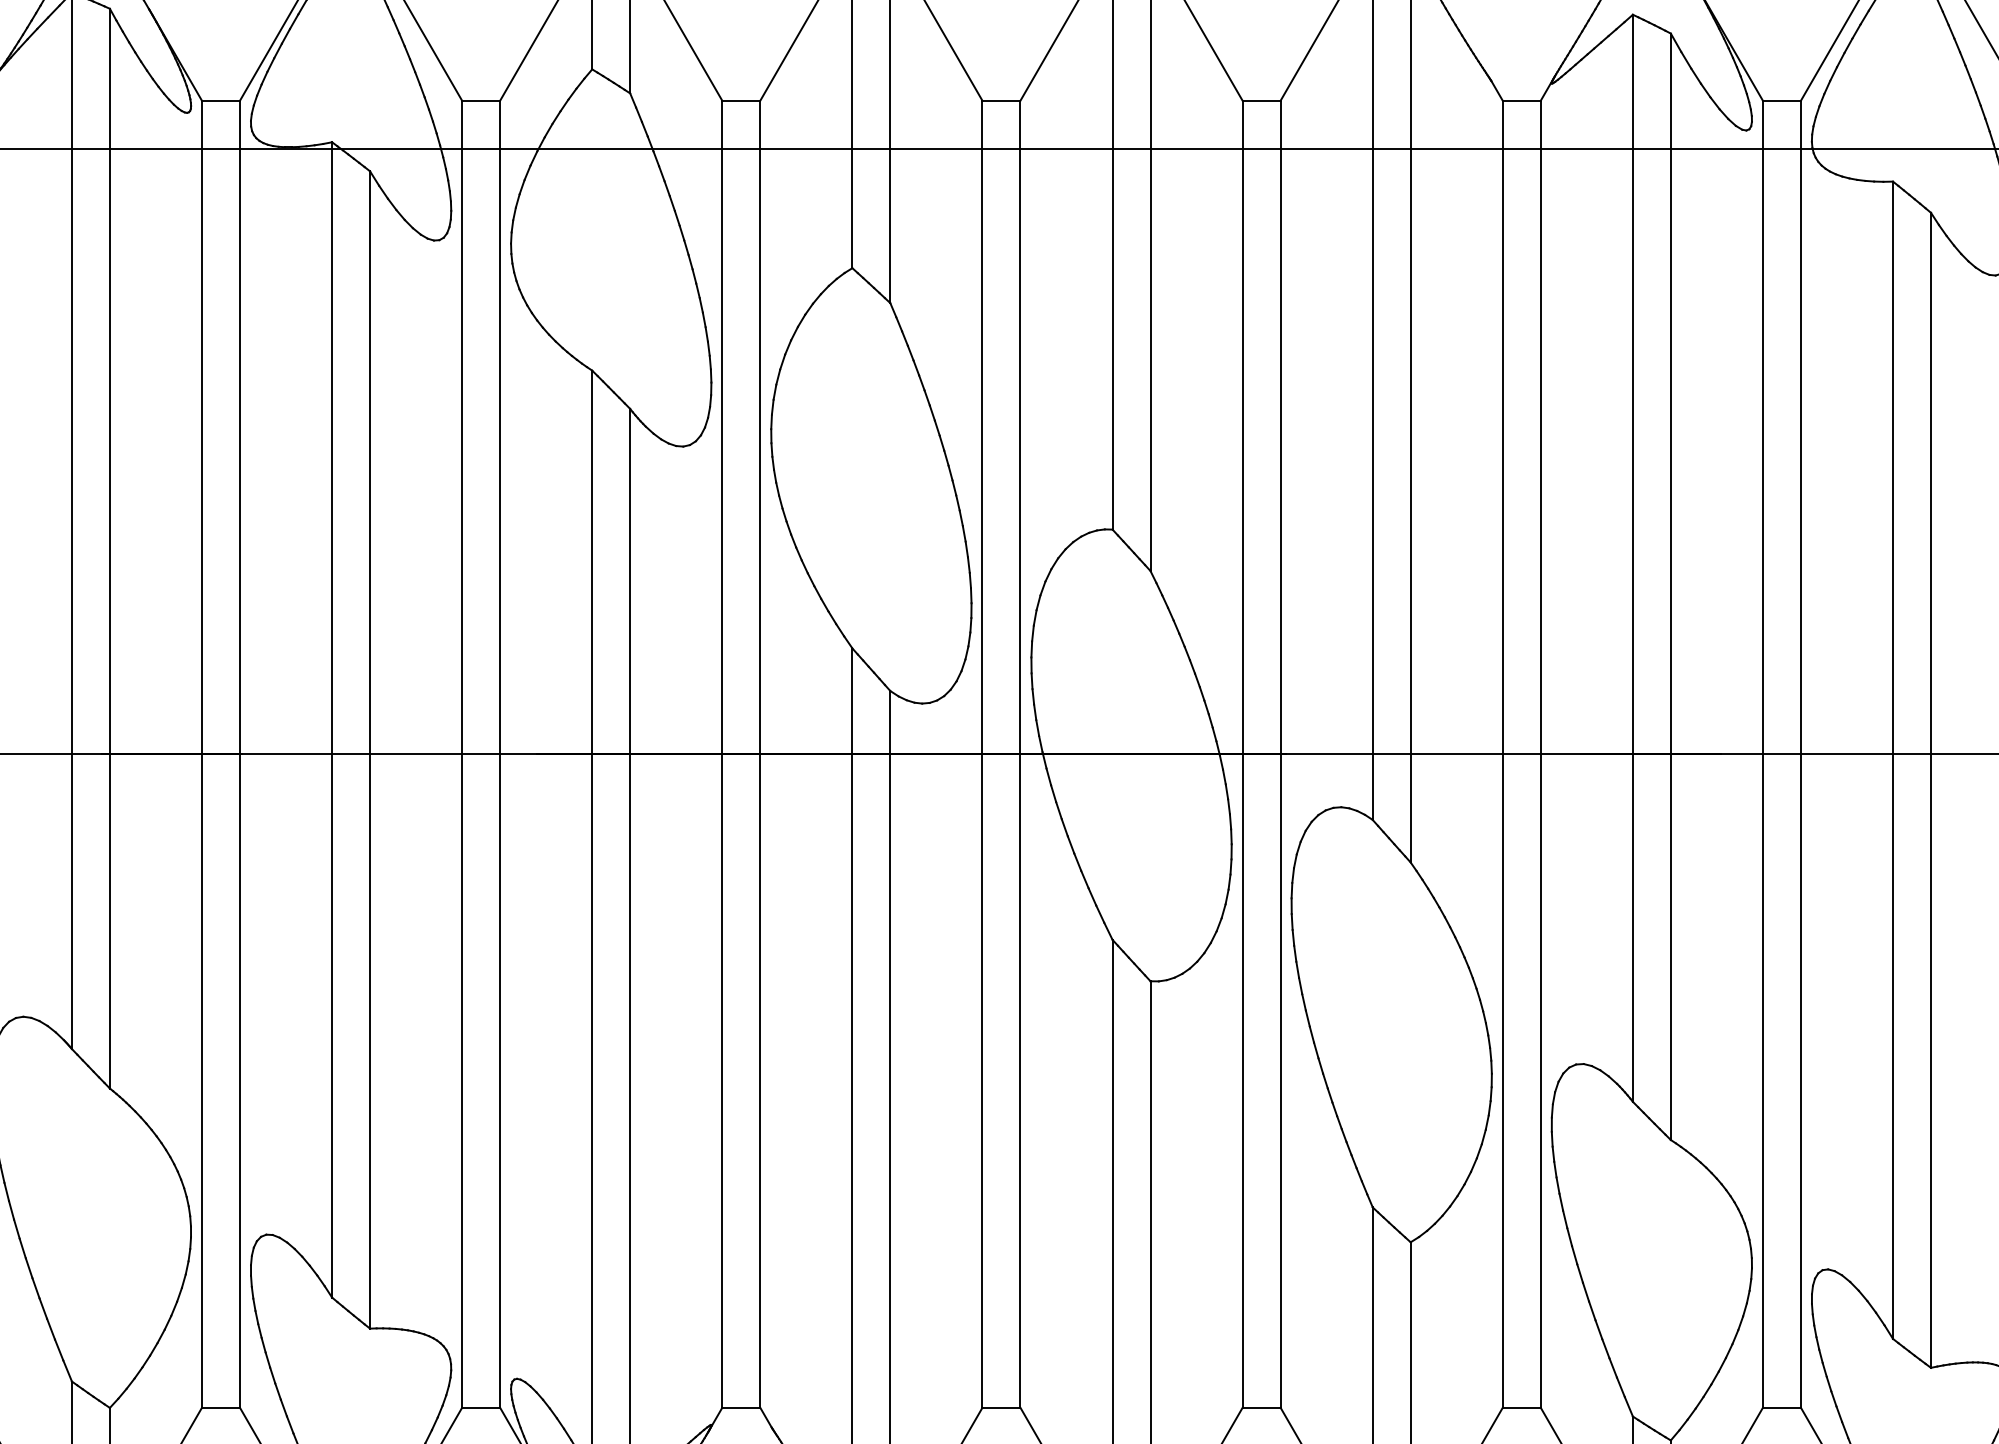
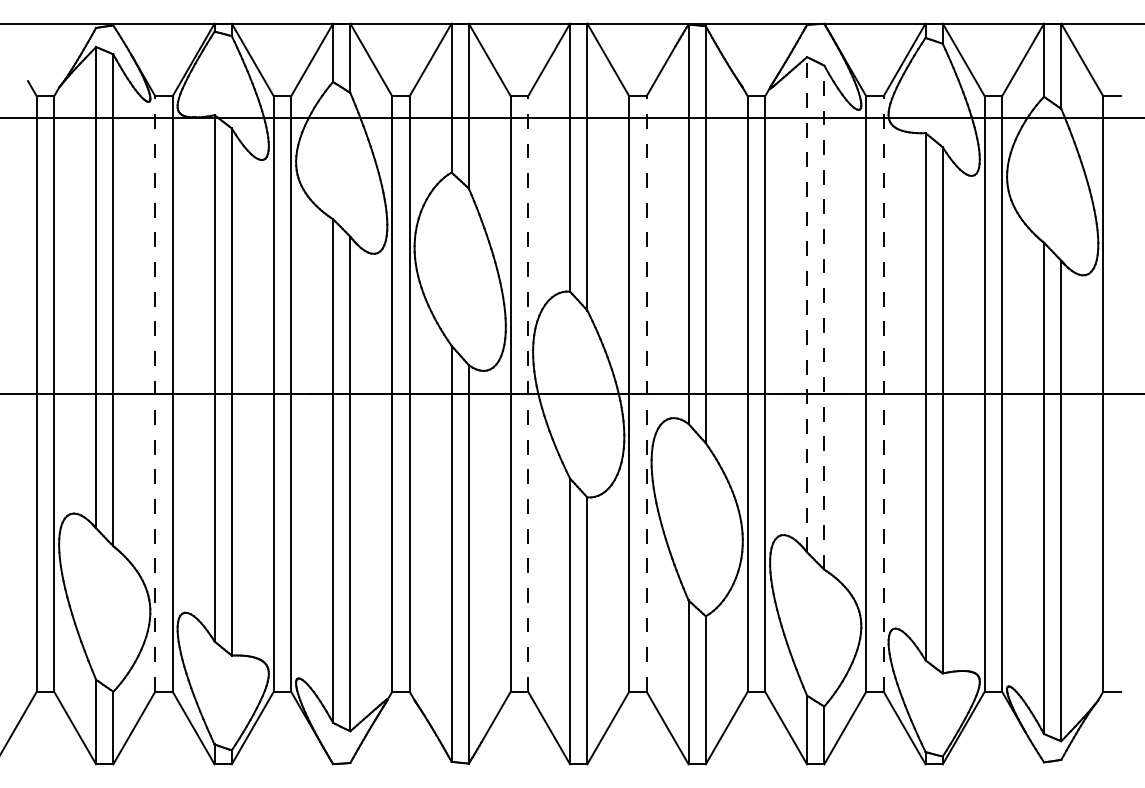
line: (1633, 557) -> (807, 304), solid -> dashed
line: (1671, 586) -> (824, 317), solid -> dashed
line: (202, 755) -> (155, 394), solid -> dashed
line: (1021, 755) -> (528, 394), solid -> dashed
line: (1280, 755) -> (646, 394), solid -> dashed
line: (1800, 755) -> (883, 394), solid -> dashed

